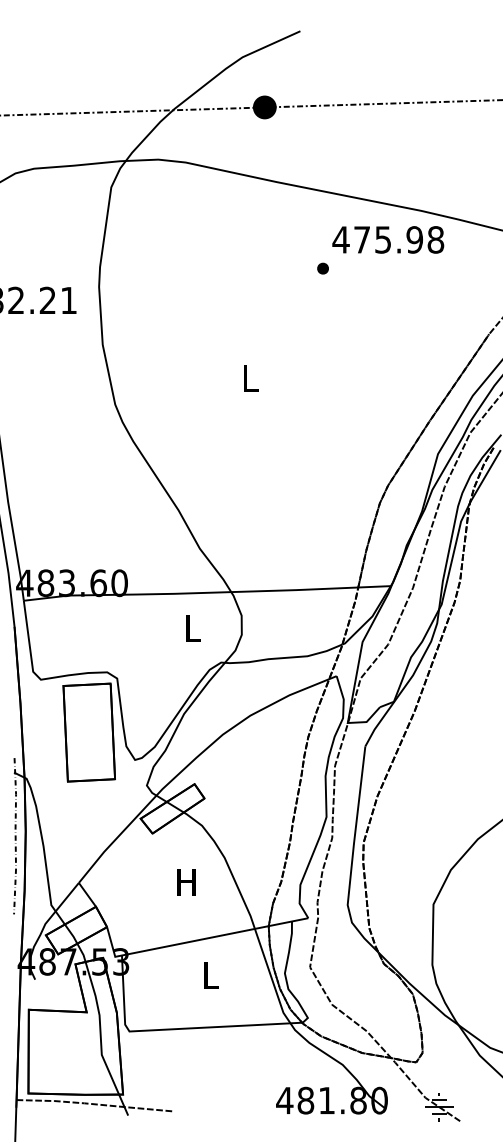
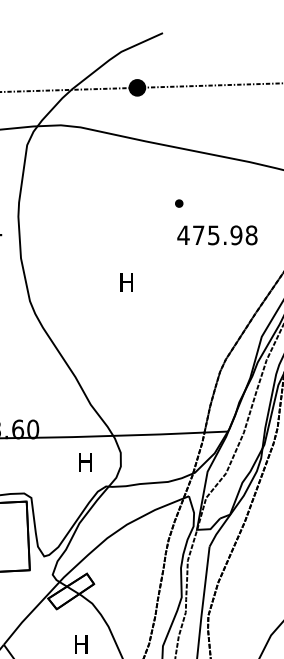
text: (388, 239) -> (217, 235), moved
text: (249, 378) -> (126, 282), L -> H
text: (192, 628) -> (85, 462), L -> H

